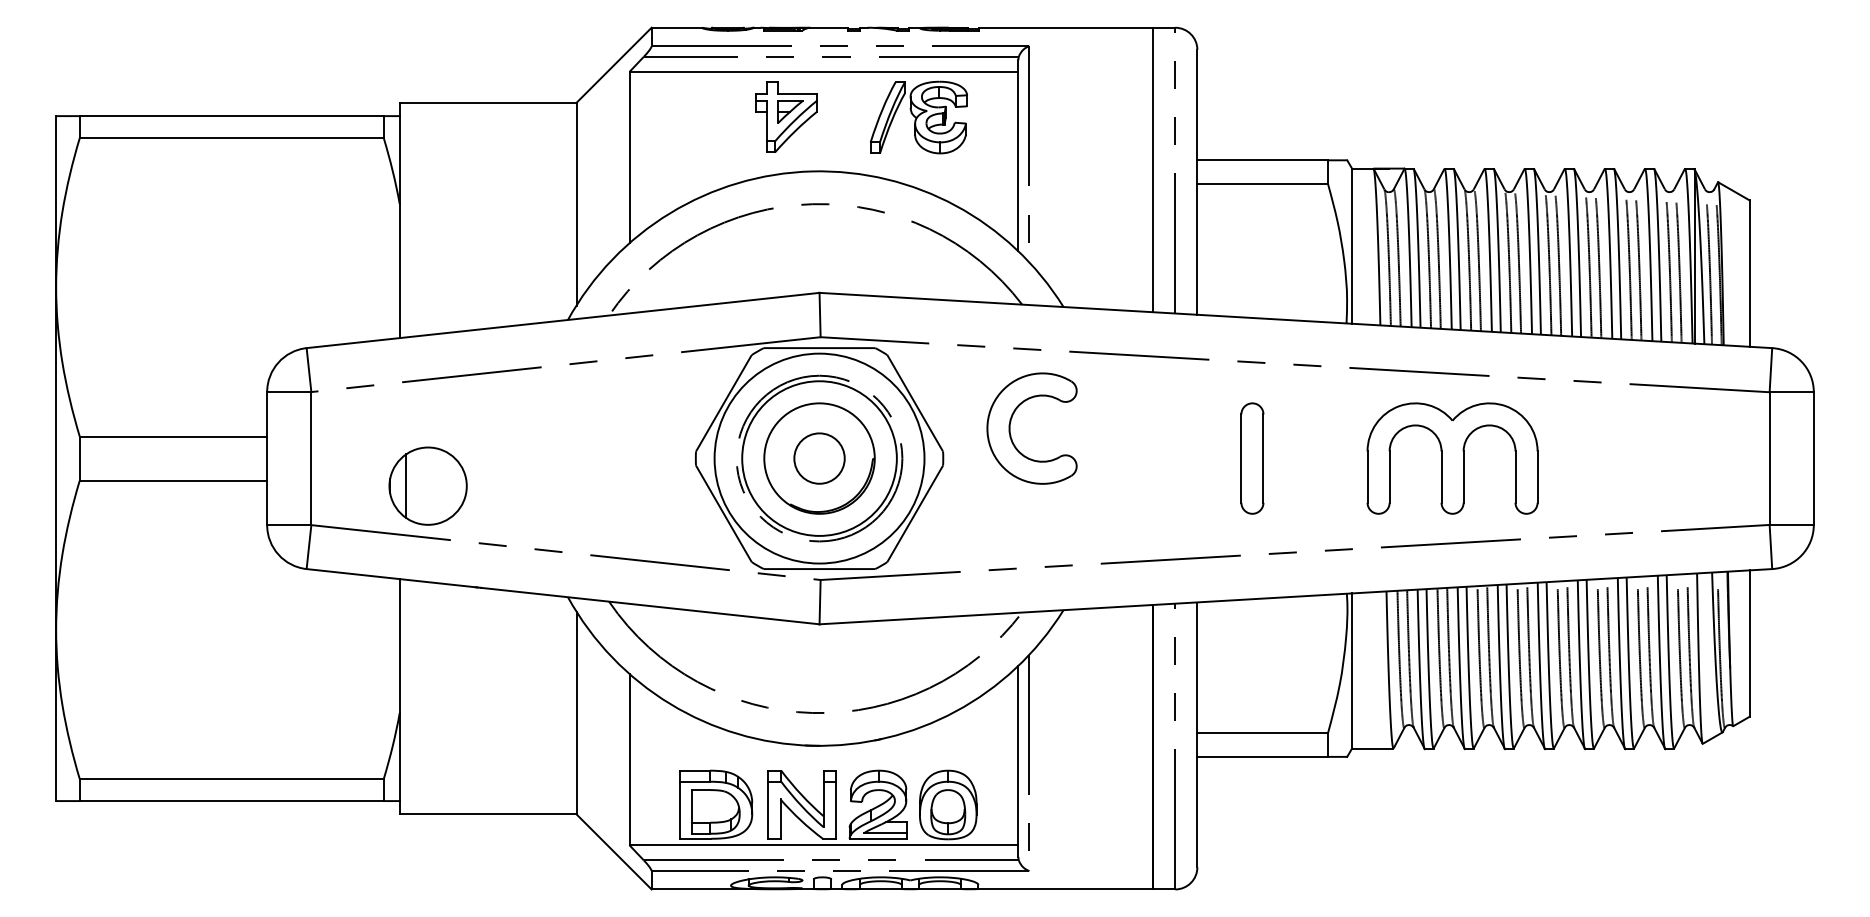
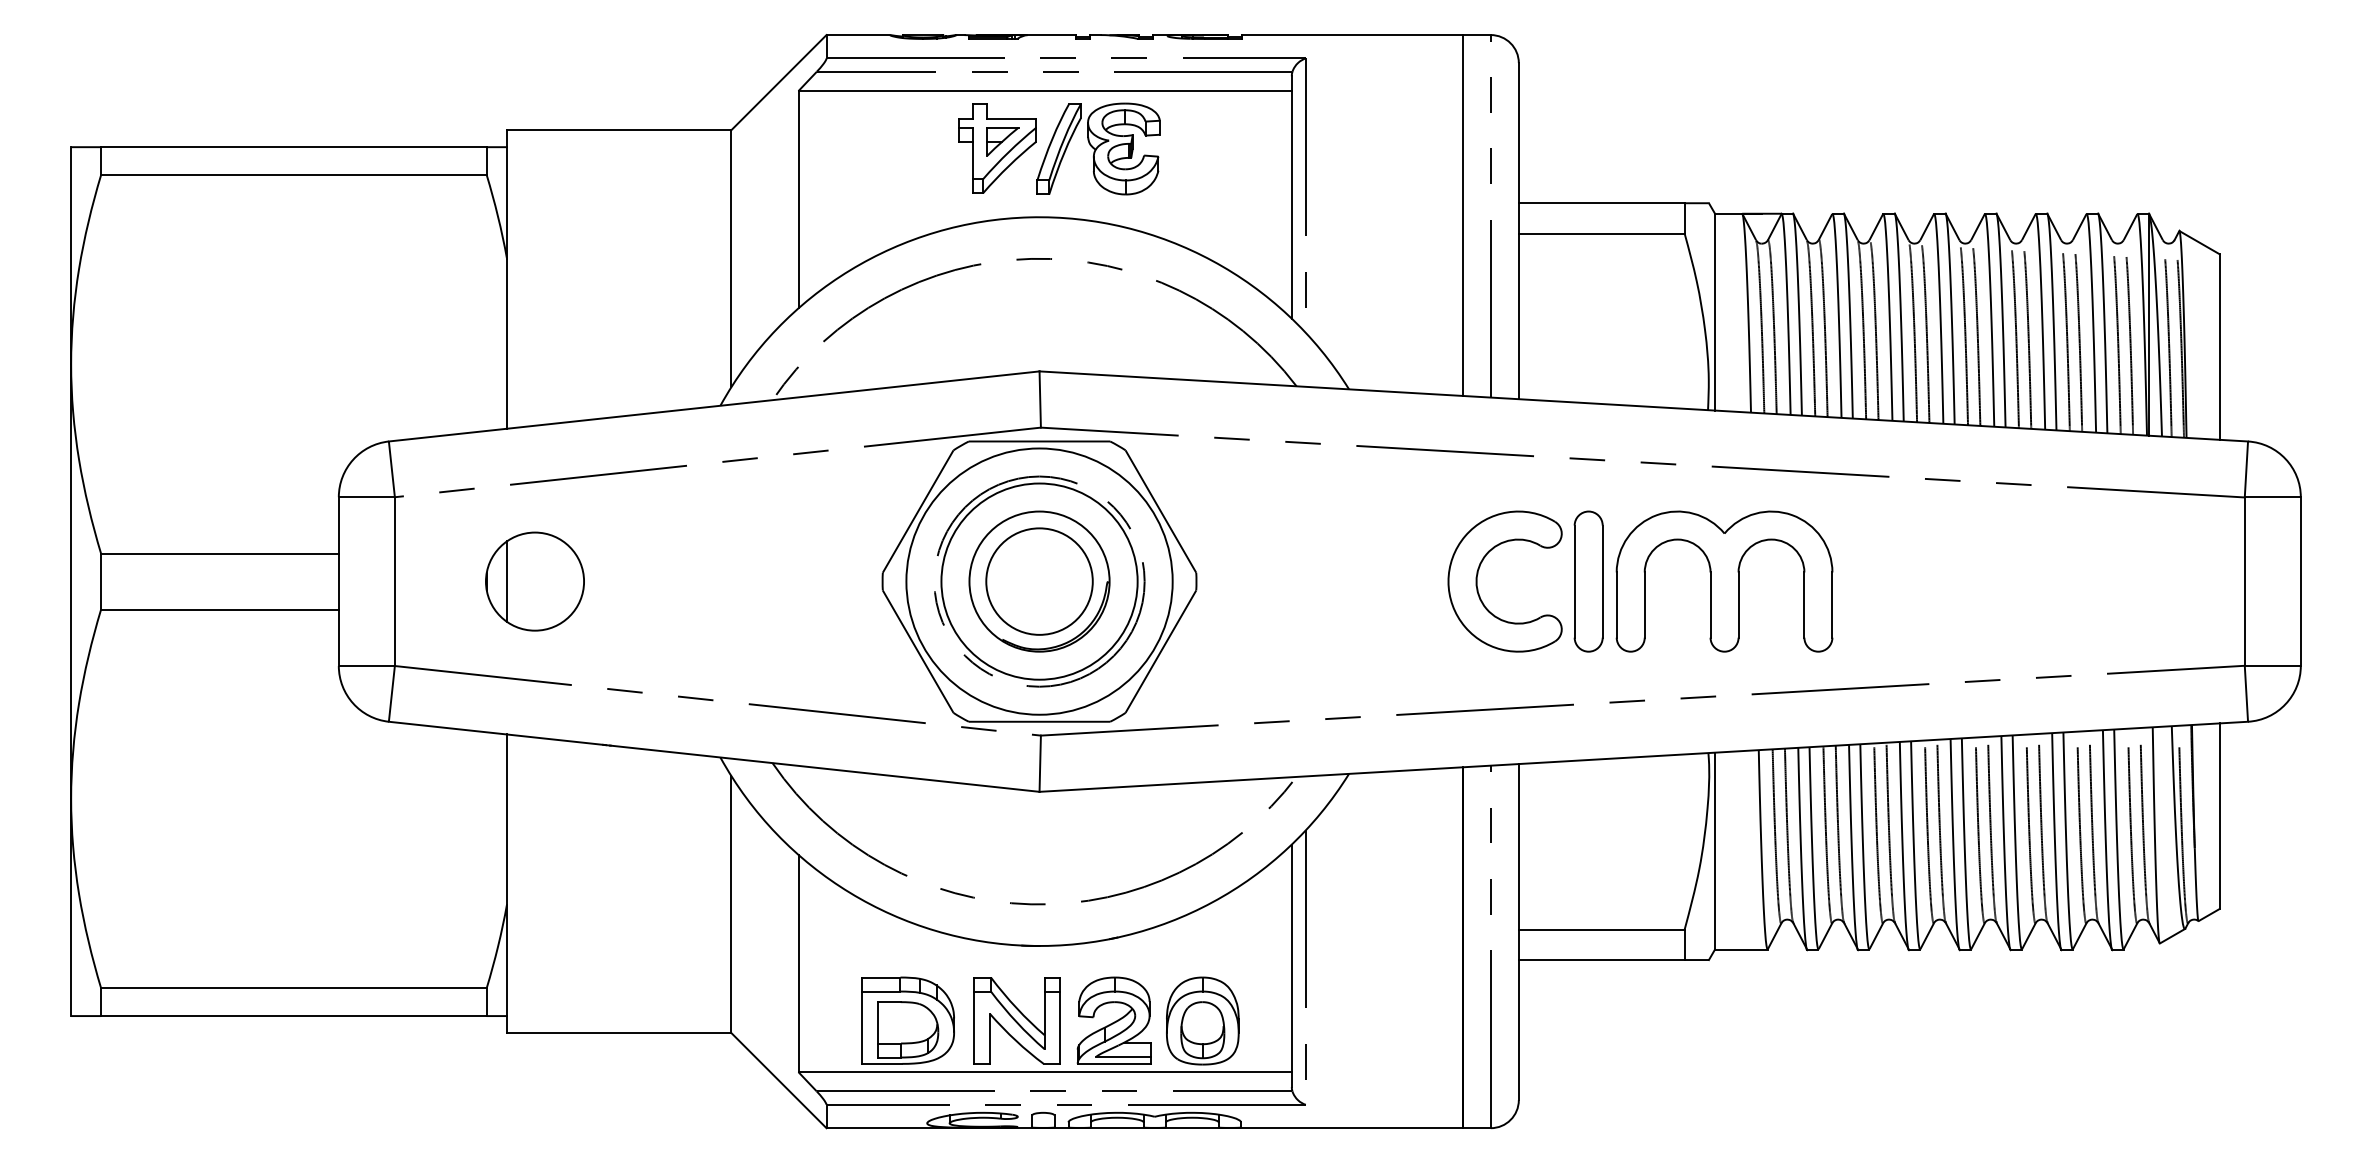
part: (918, 117) -> (1098, 148), moved
part: (1011, 423) -> (1478, 574), moved
circle: (819, 458) -> (1039, 581), size x1.67
part: (1452, 458) -> (1724, 581), moved
part: (427, 486) -> (534, 581), moved

